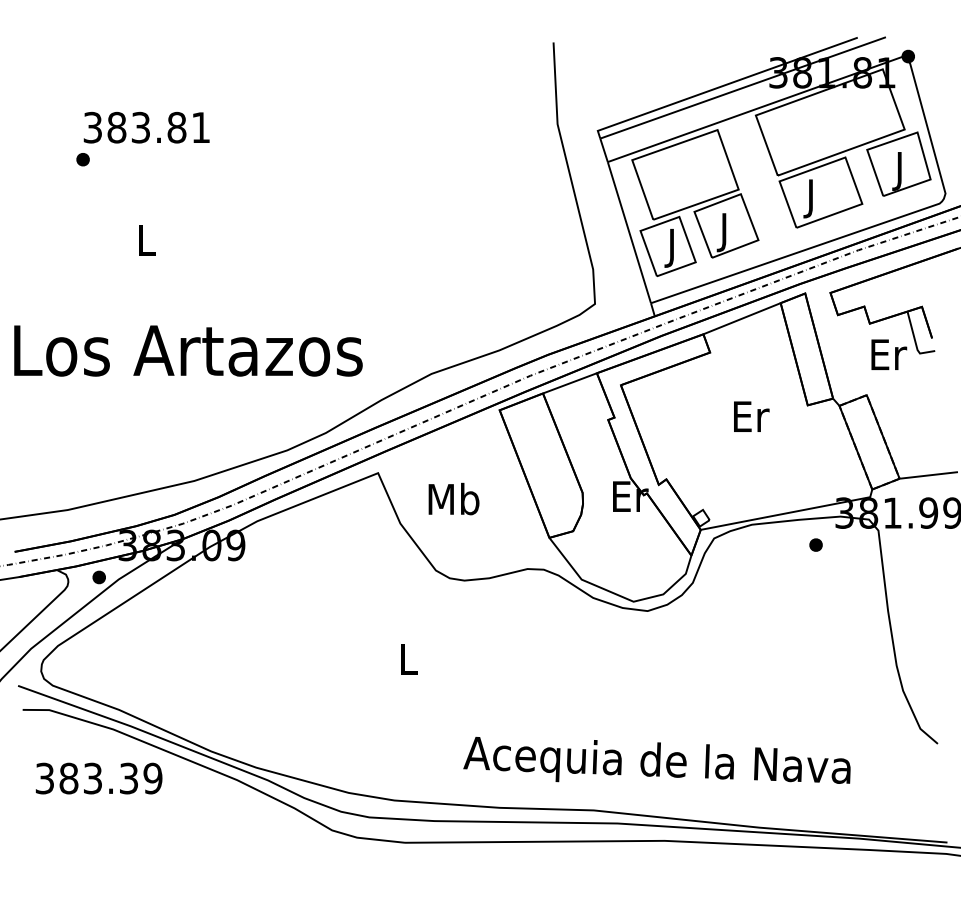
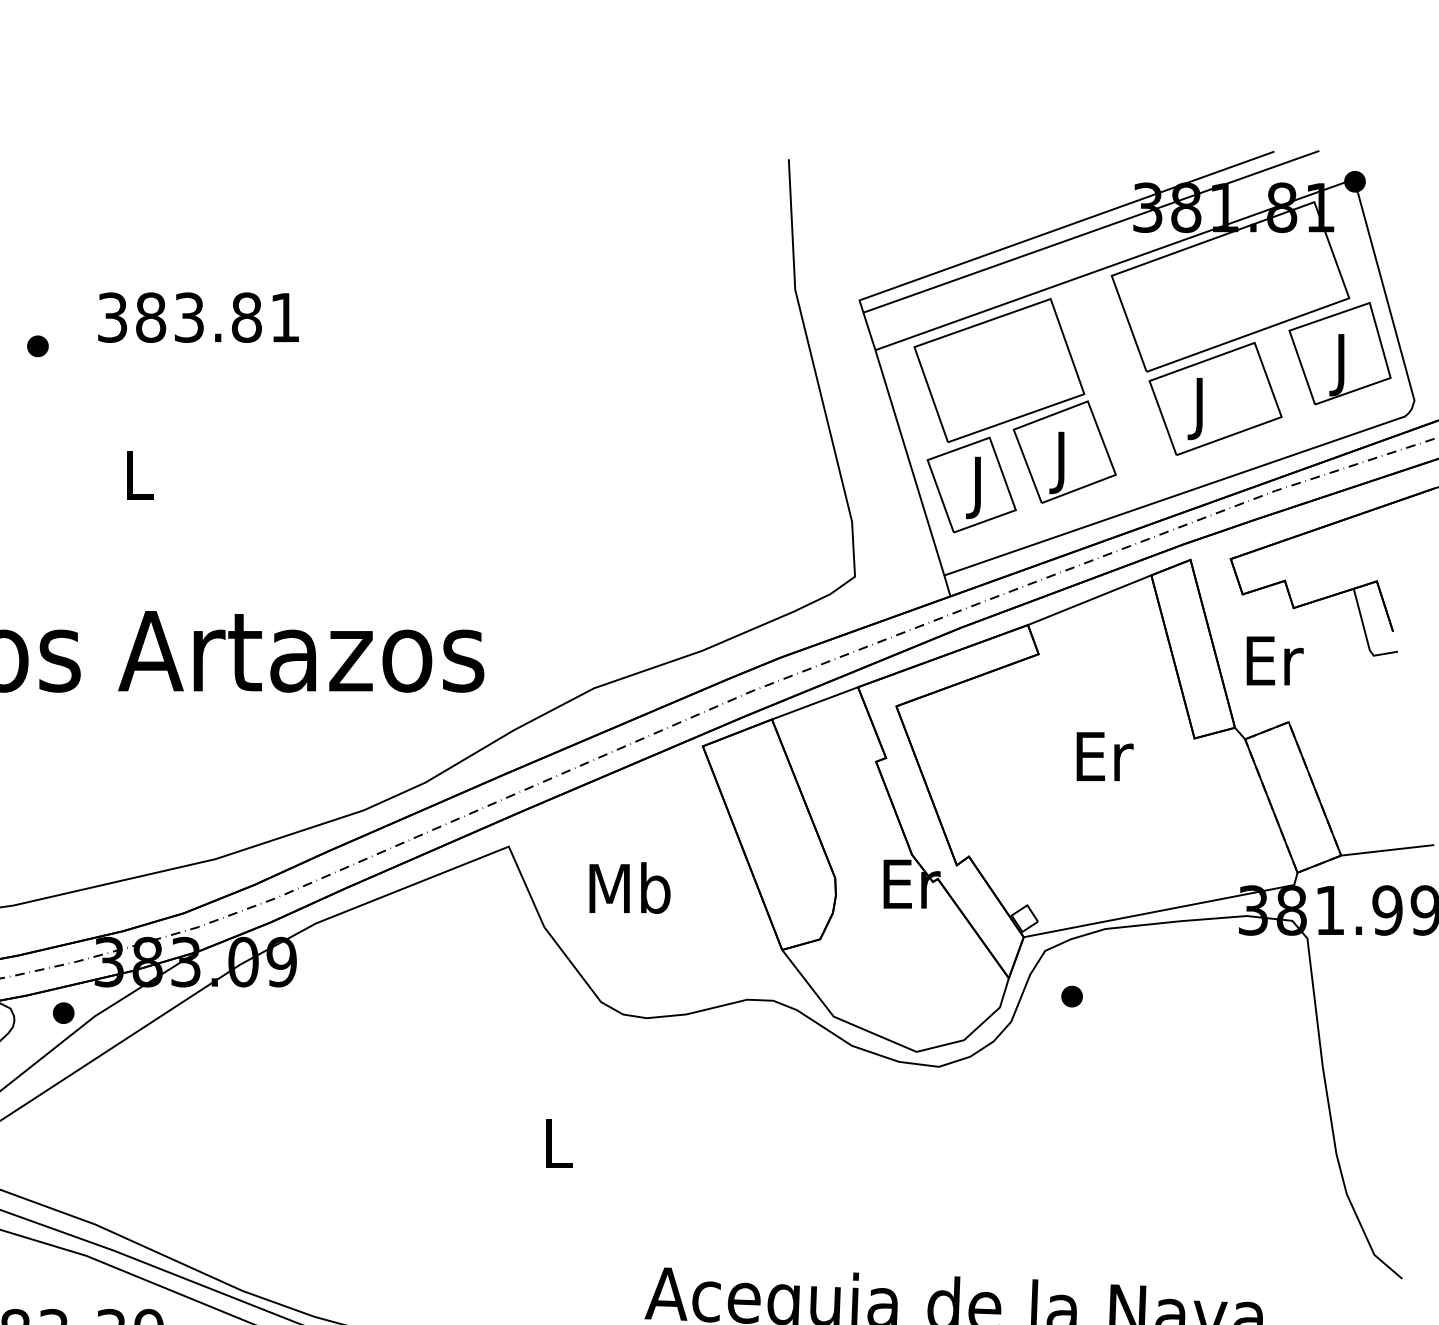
text: (146, 127) -> (198, 317), moved
text: (889, 354) -> (1275, 660), moved
part: (815, 544) -> (1071, 995), moved

